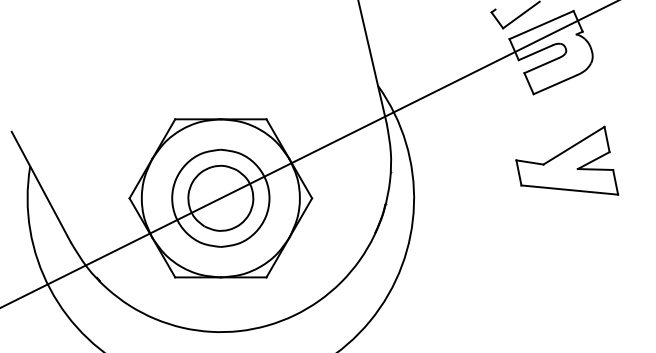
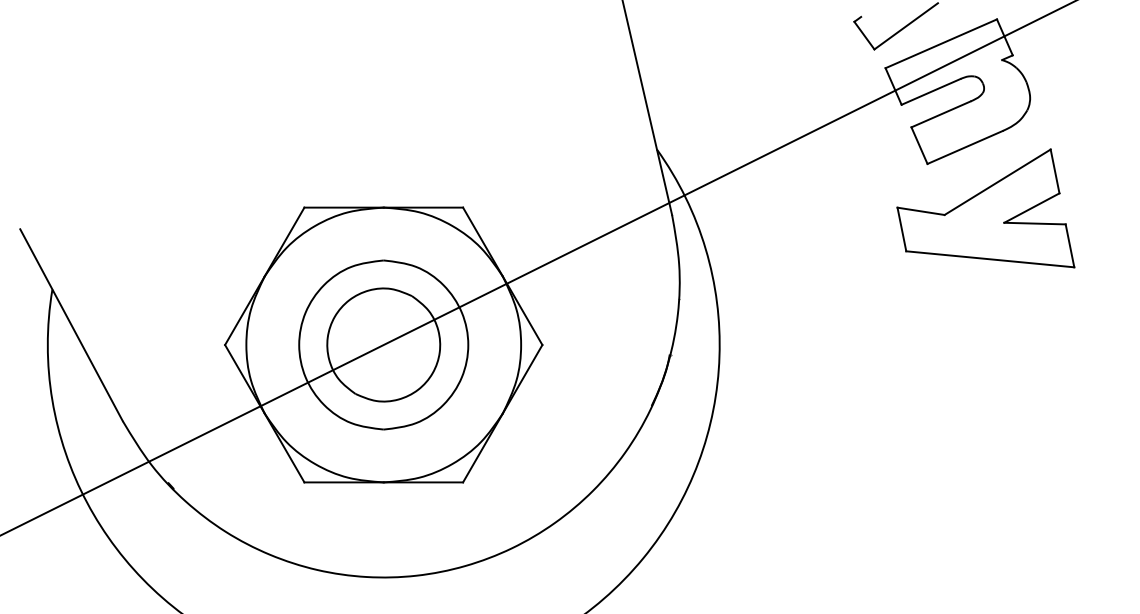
part: (567, 160) -> (986, 207), moved

